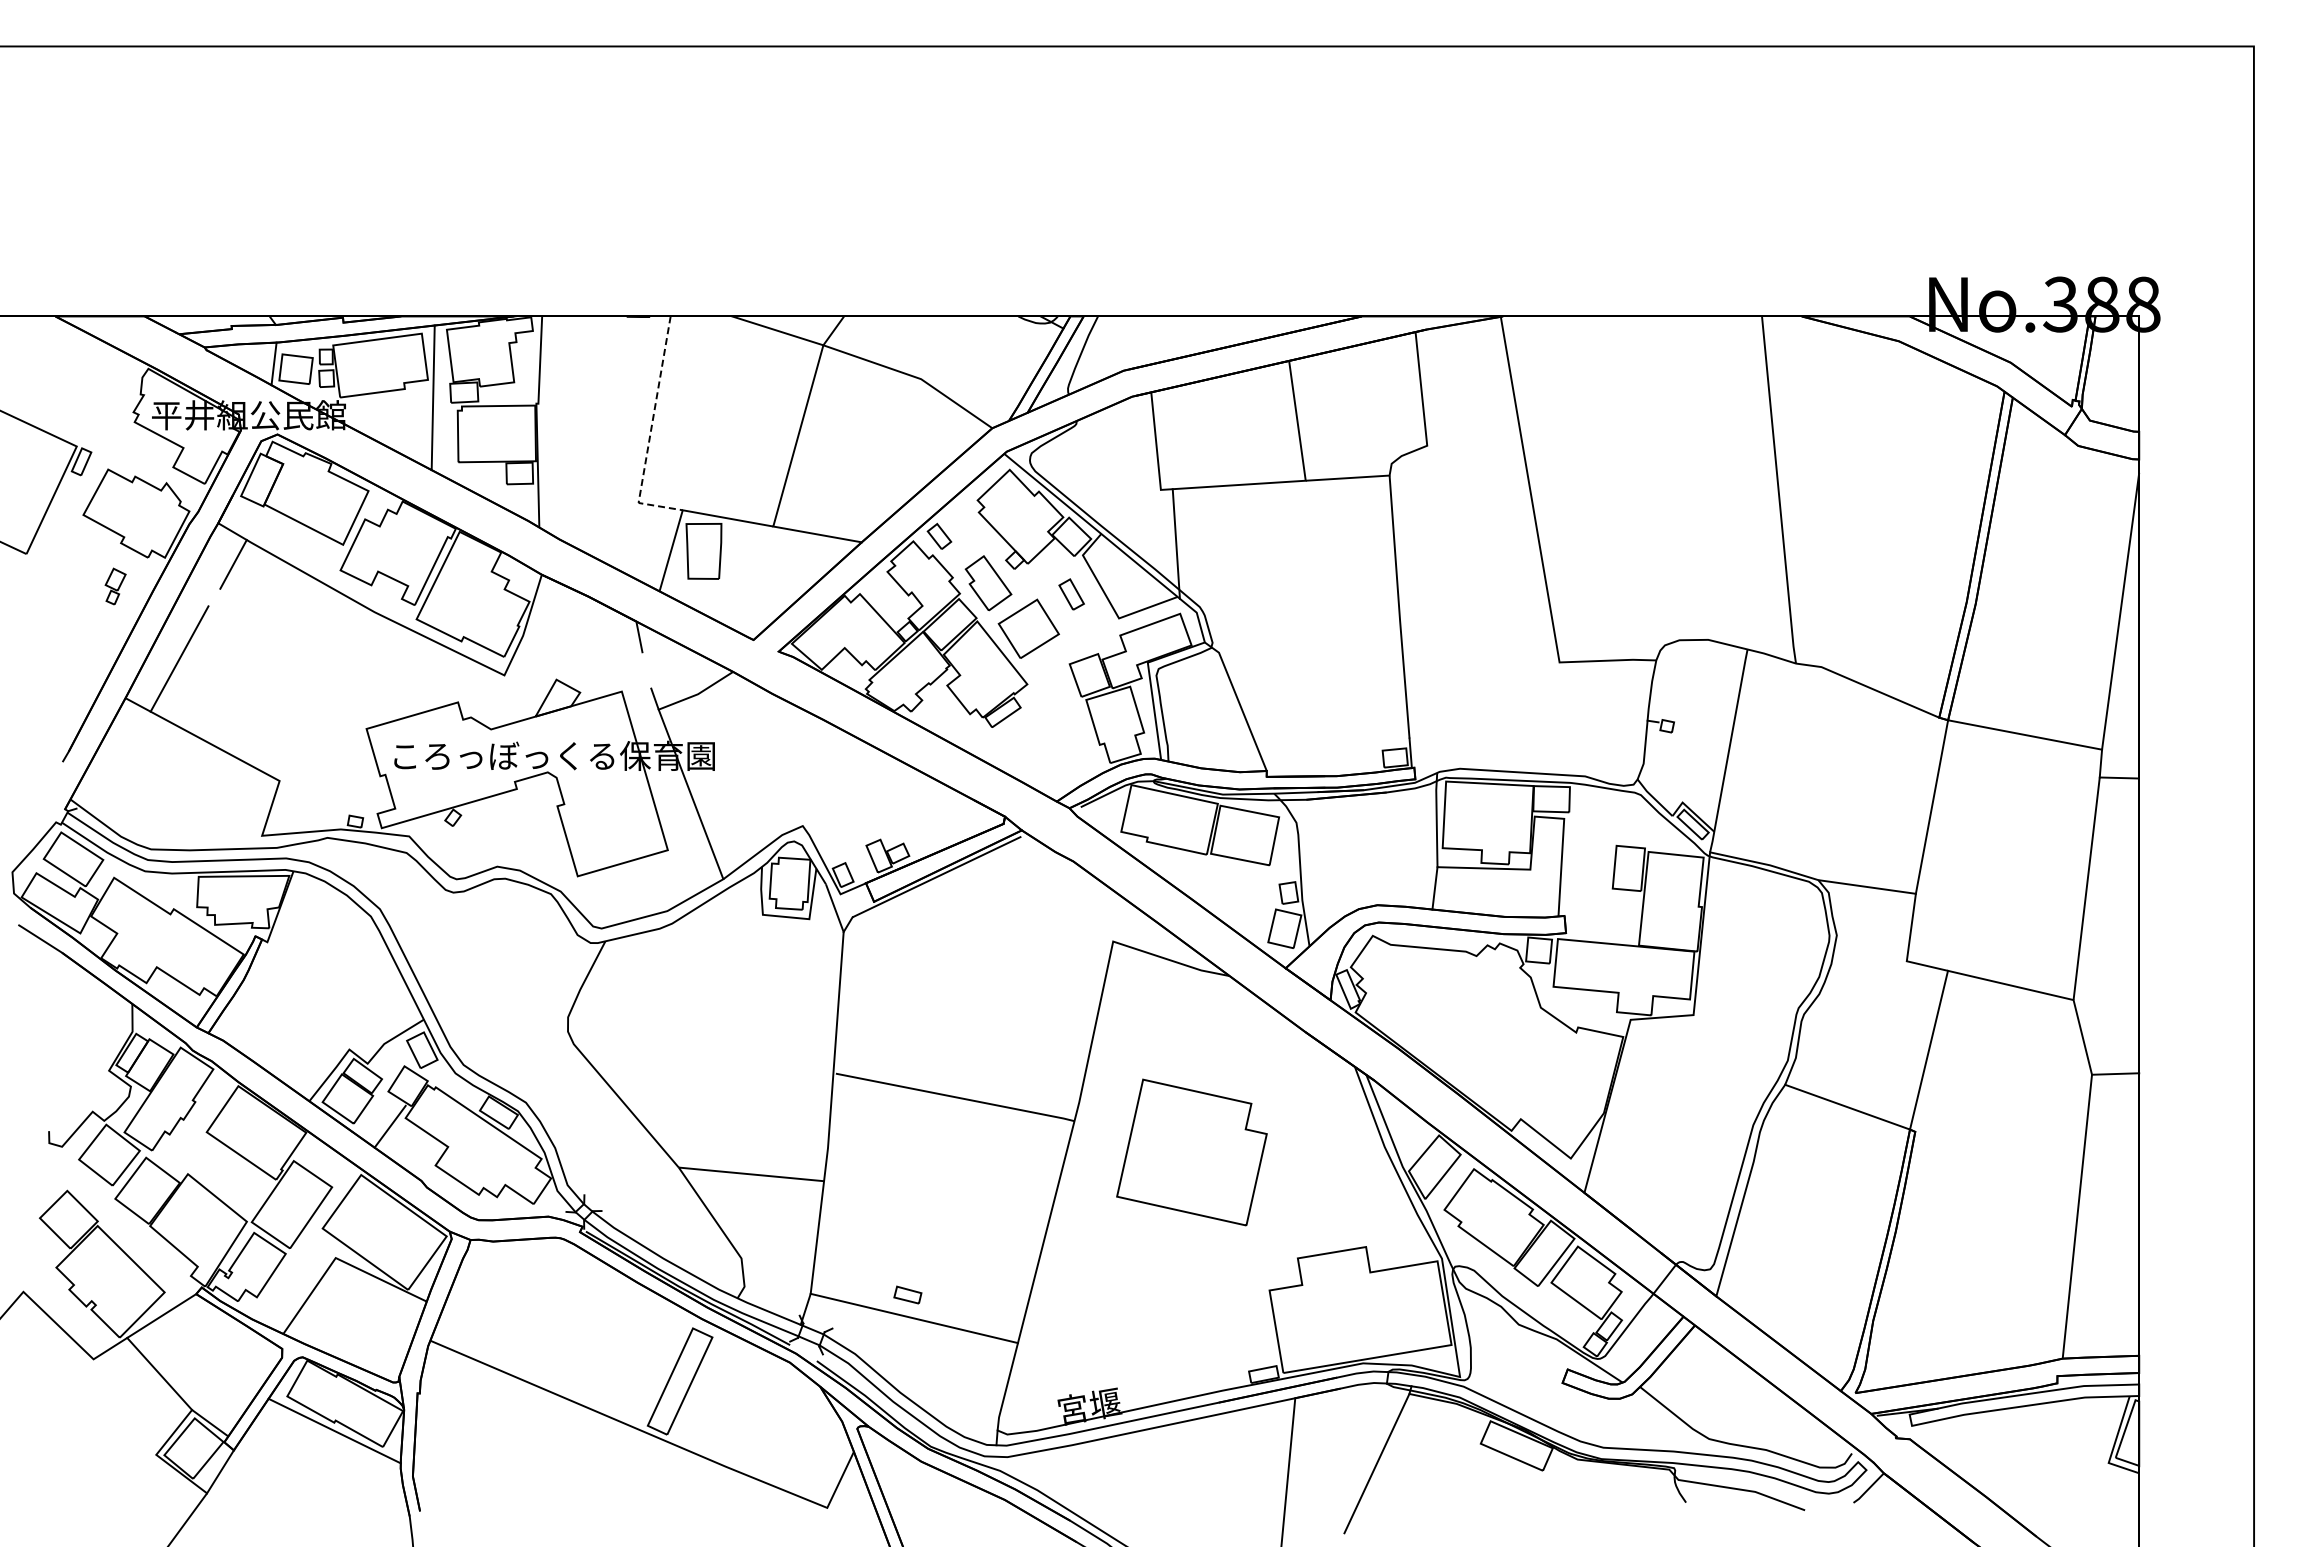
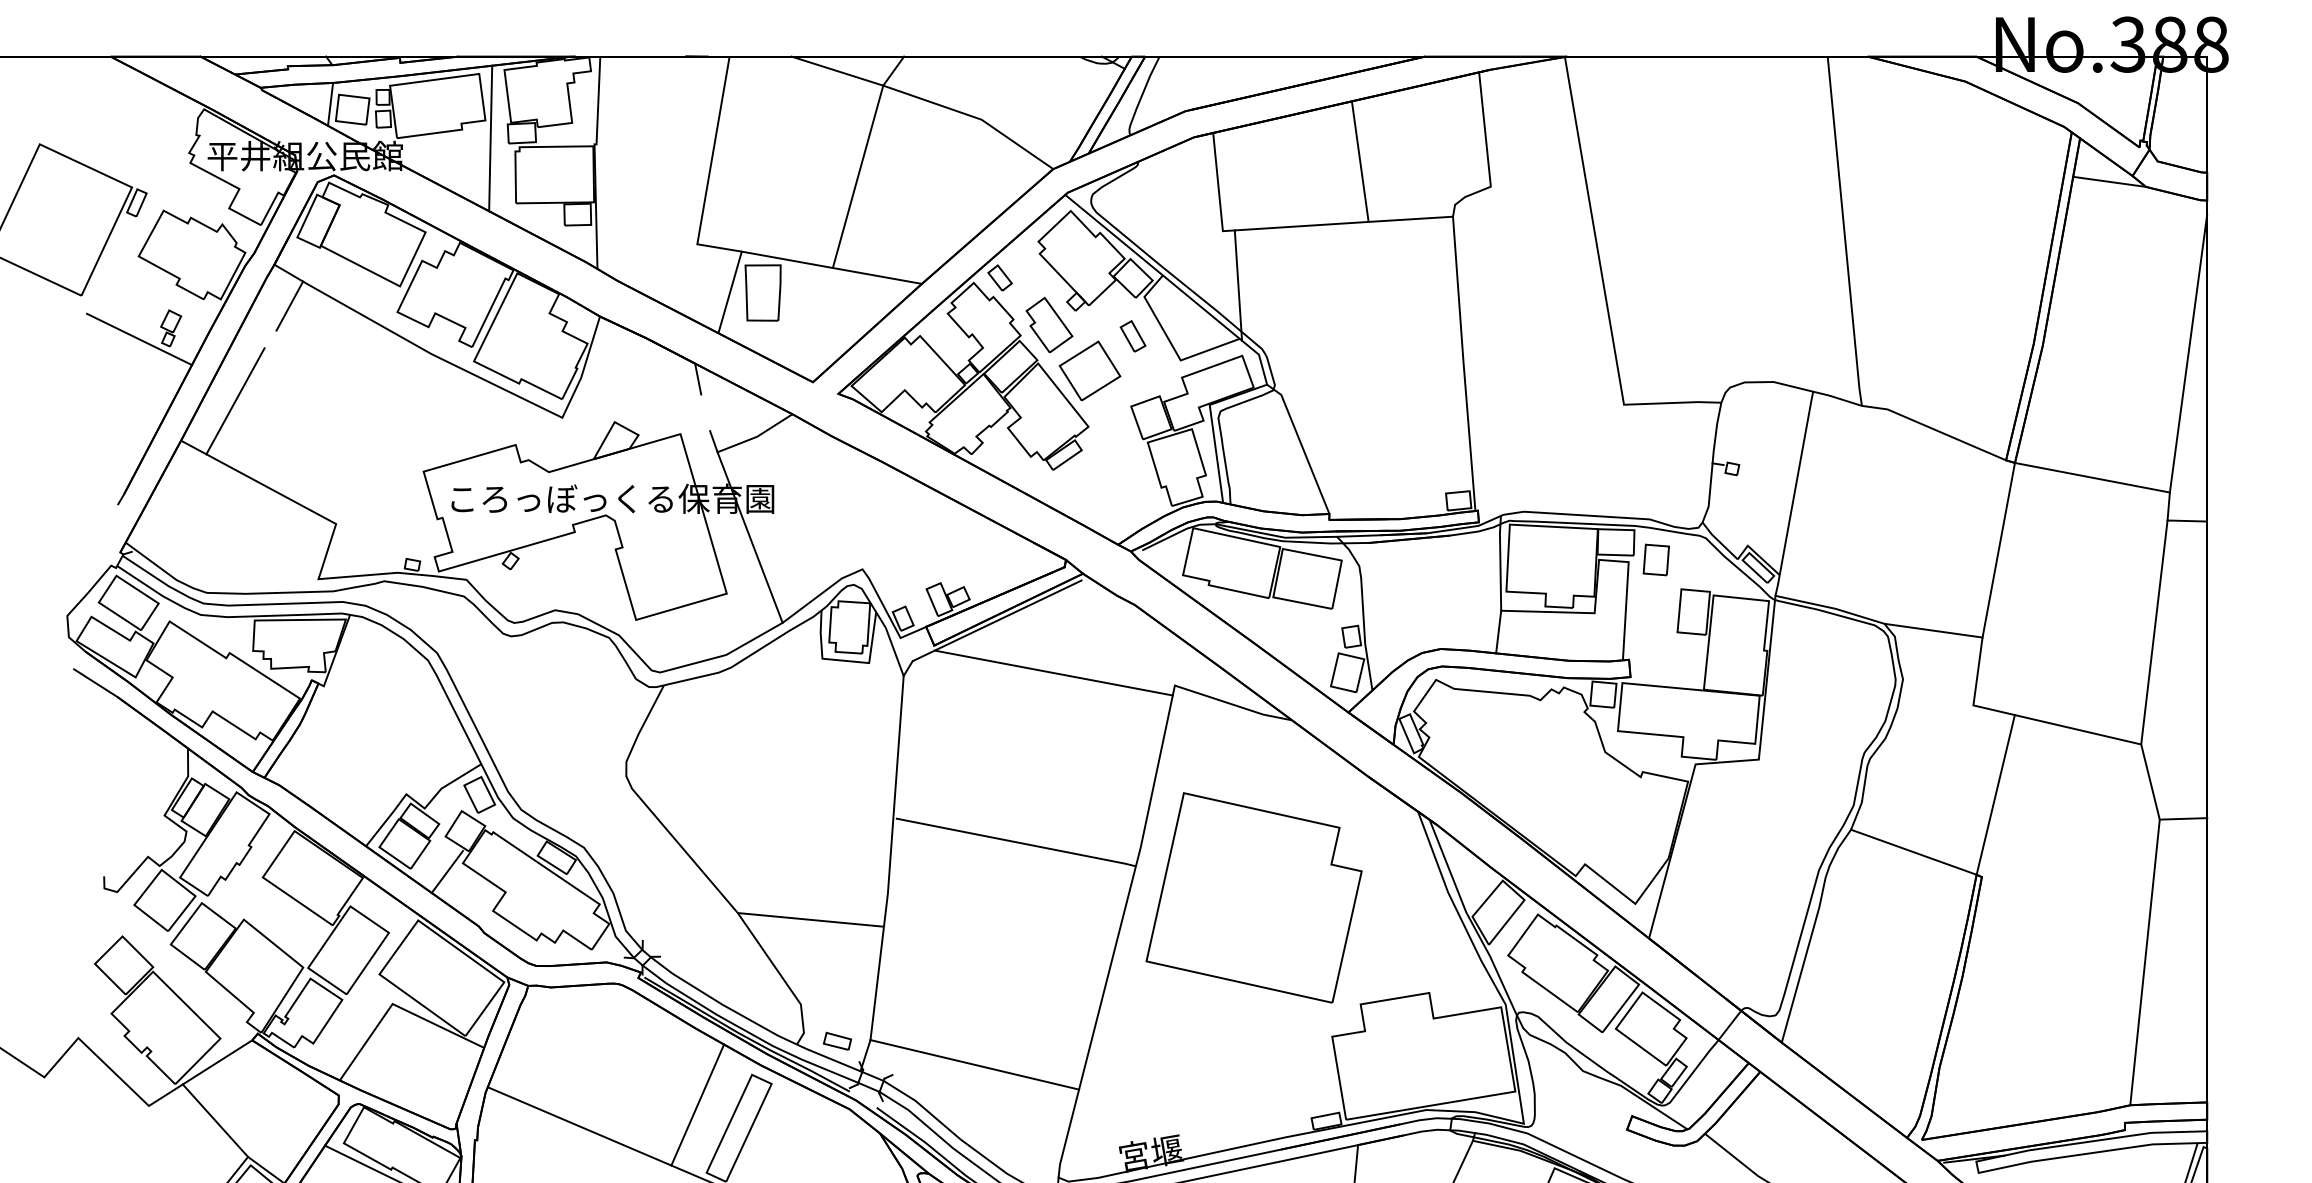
line: (650, 432) -> (709, 173), dashed -> solid
line: (2041, 440) -> (2108, 181), added
line: (84, 597) -> (139, 339), added
part: (1591, 816) -> (1656, 559), added
line: (992, 928) -> (1053, 672), added
part: (1191, 1152) -> (1253, 897), size x1.43
part: (907, 1294) -> (837, 1040), moved
line: (638, 1358) -> (697, 1105), added

